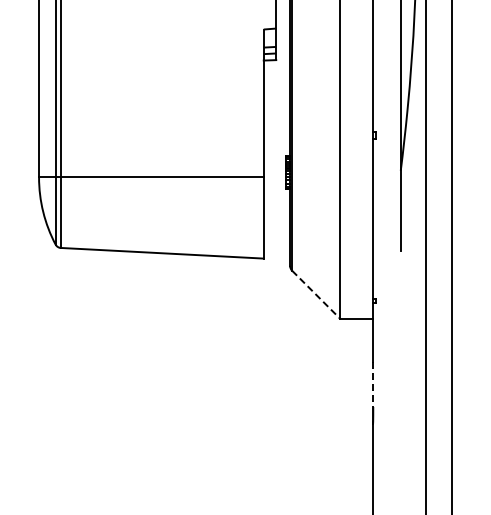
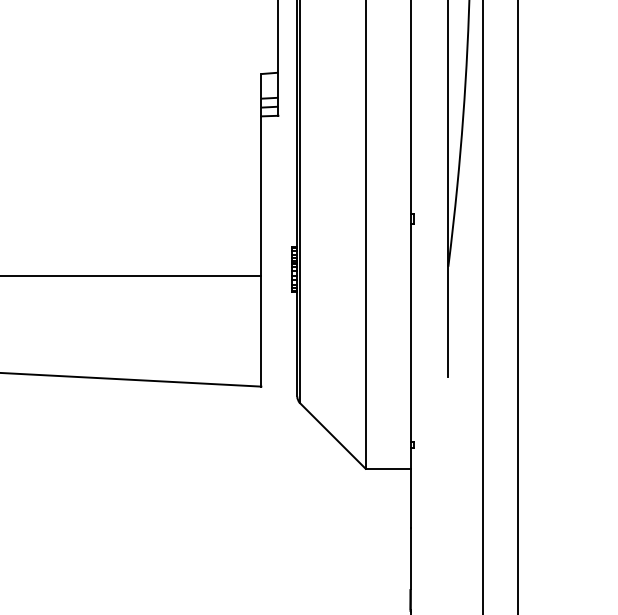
line: (316, 295) -> (333, 436), dashed -> solid
line: (373, 385) -> (411, 559), dashed -> solid

